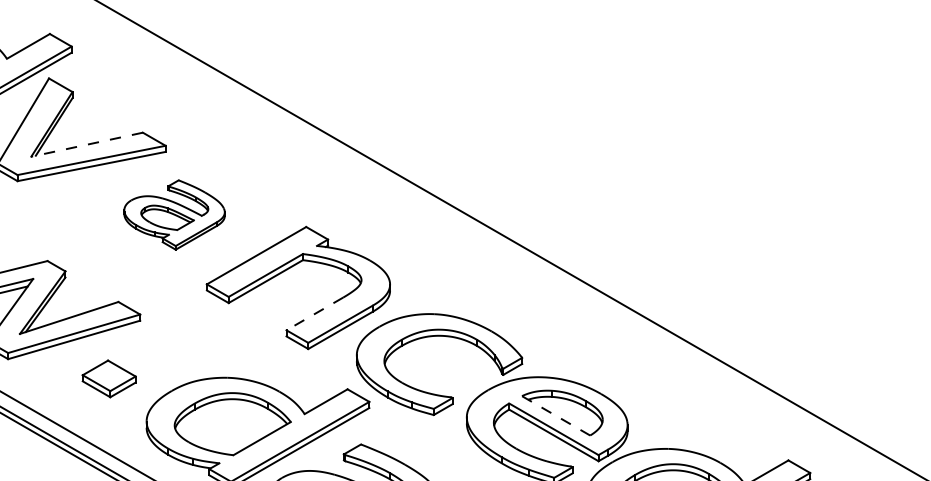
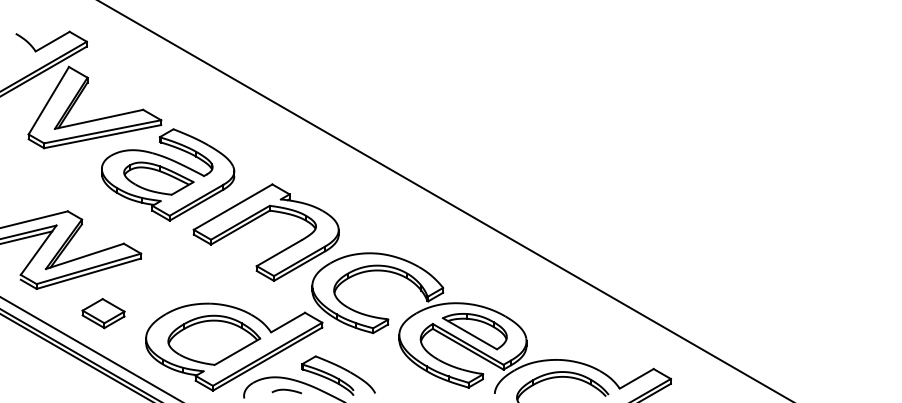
line: (86, 144) -> (98, 119), dashed -> solid
part: (174, 214) -> (168, 174), size x1.67
line: (315, 314) -> (279, 253), dashed -> solid
part: (109, 378) -> (103, 313), moved
line: (555, 415) -> (469, 333), dashed -> solid

